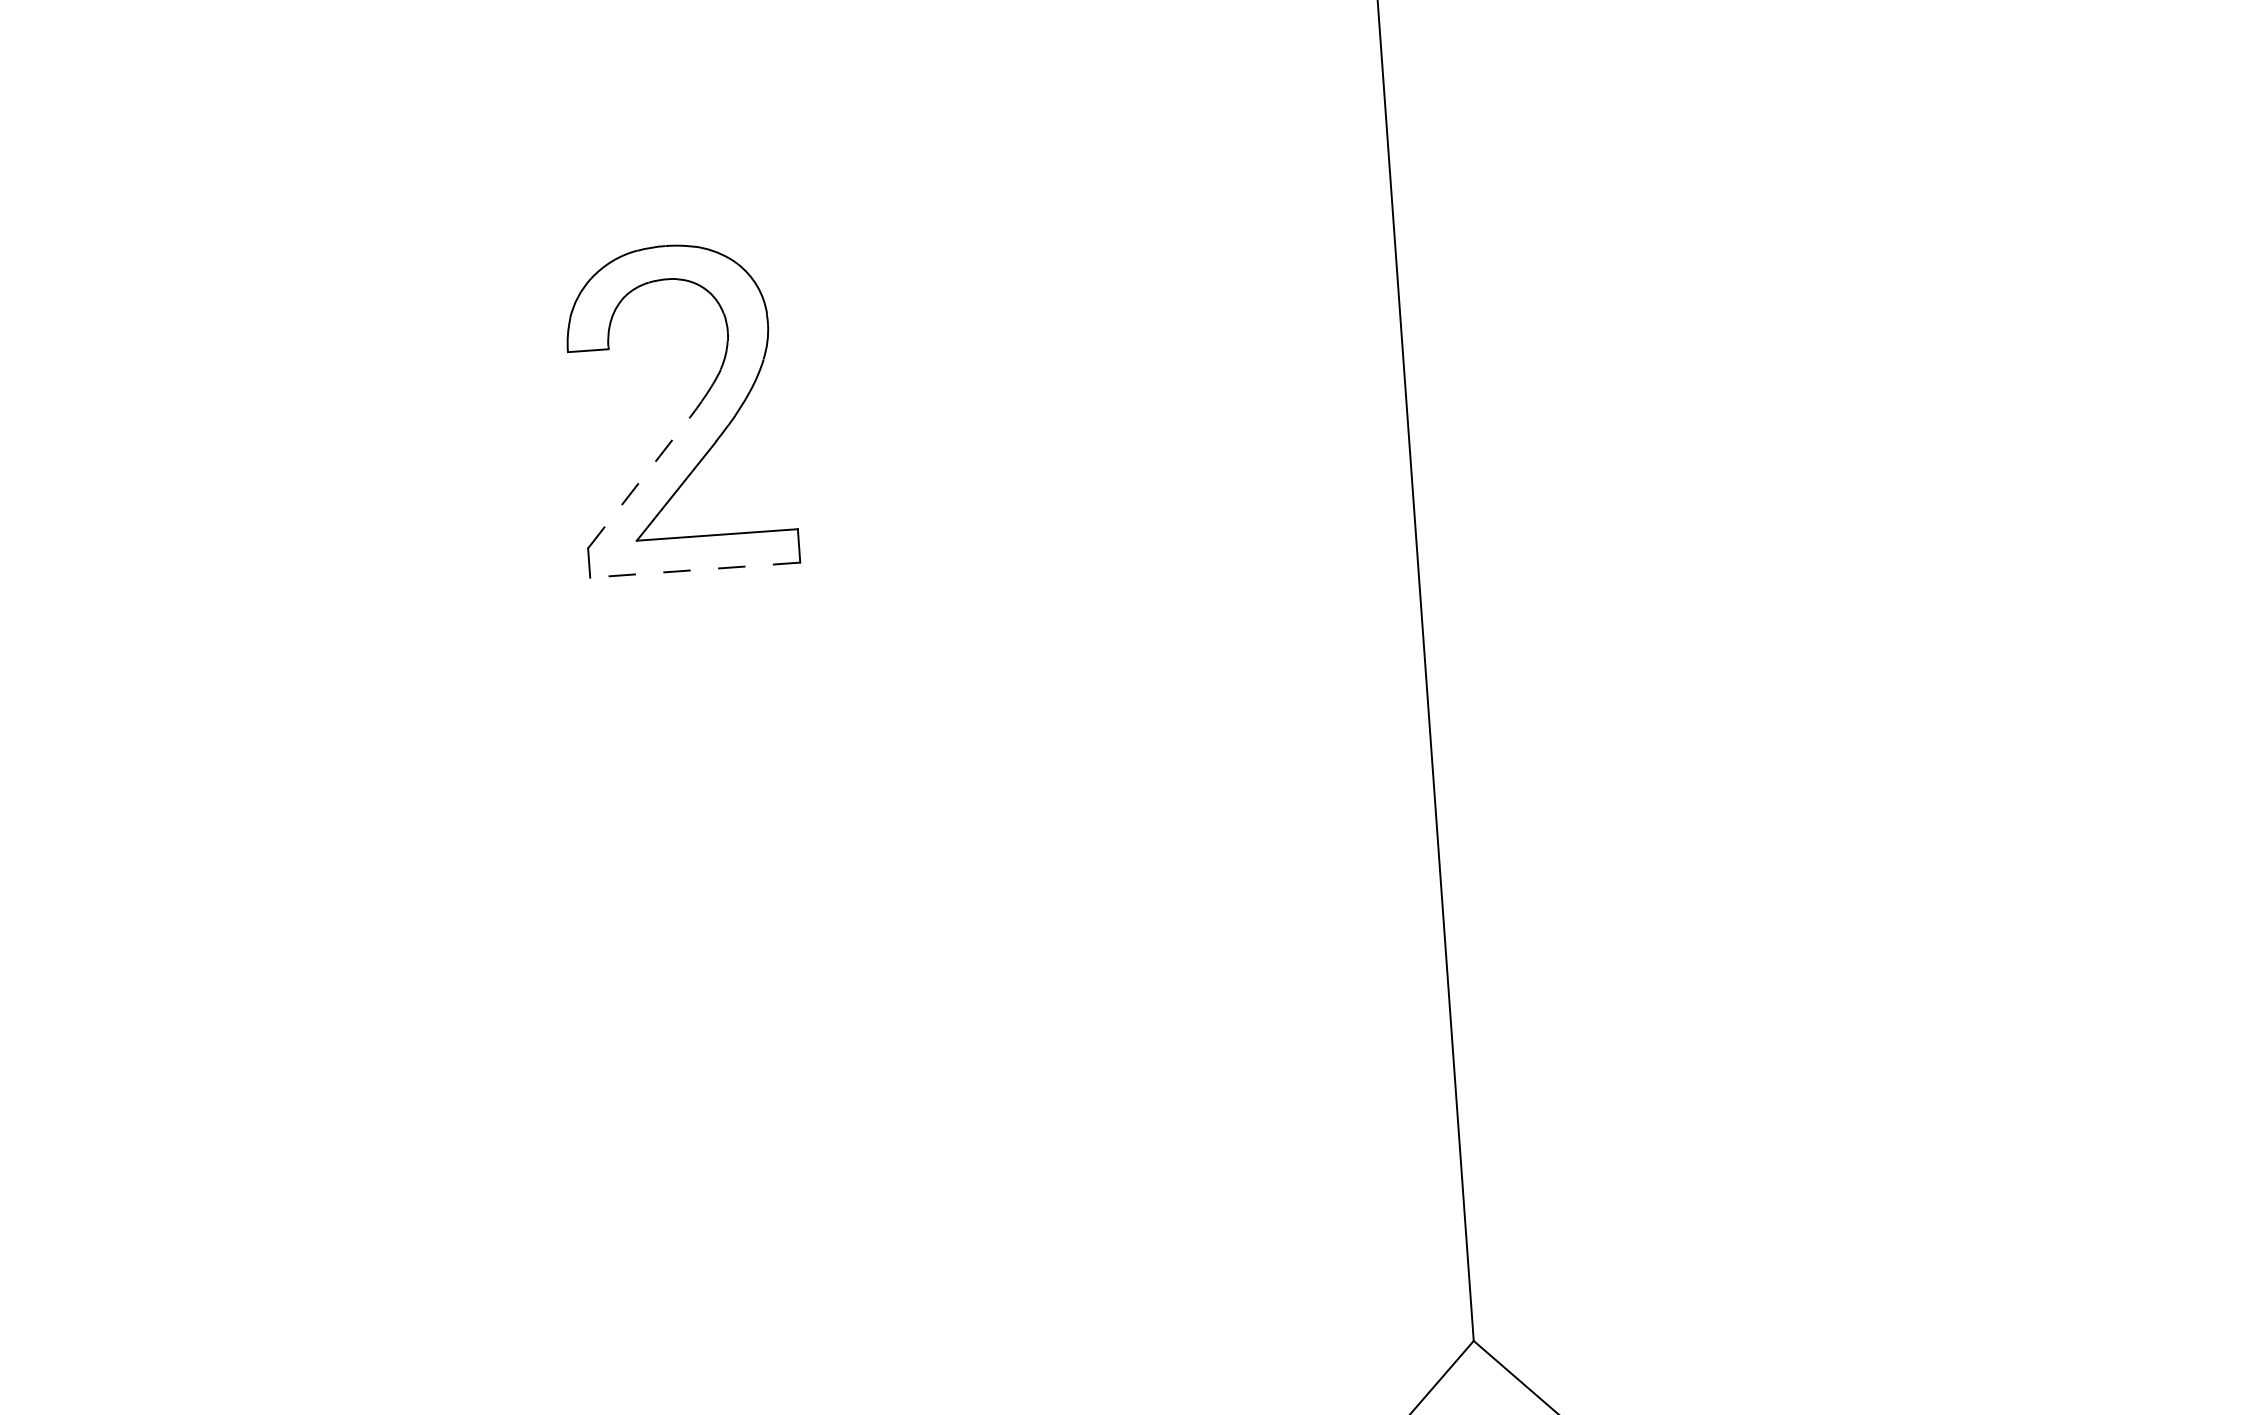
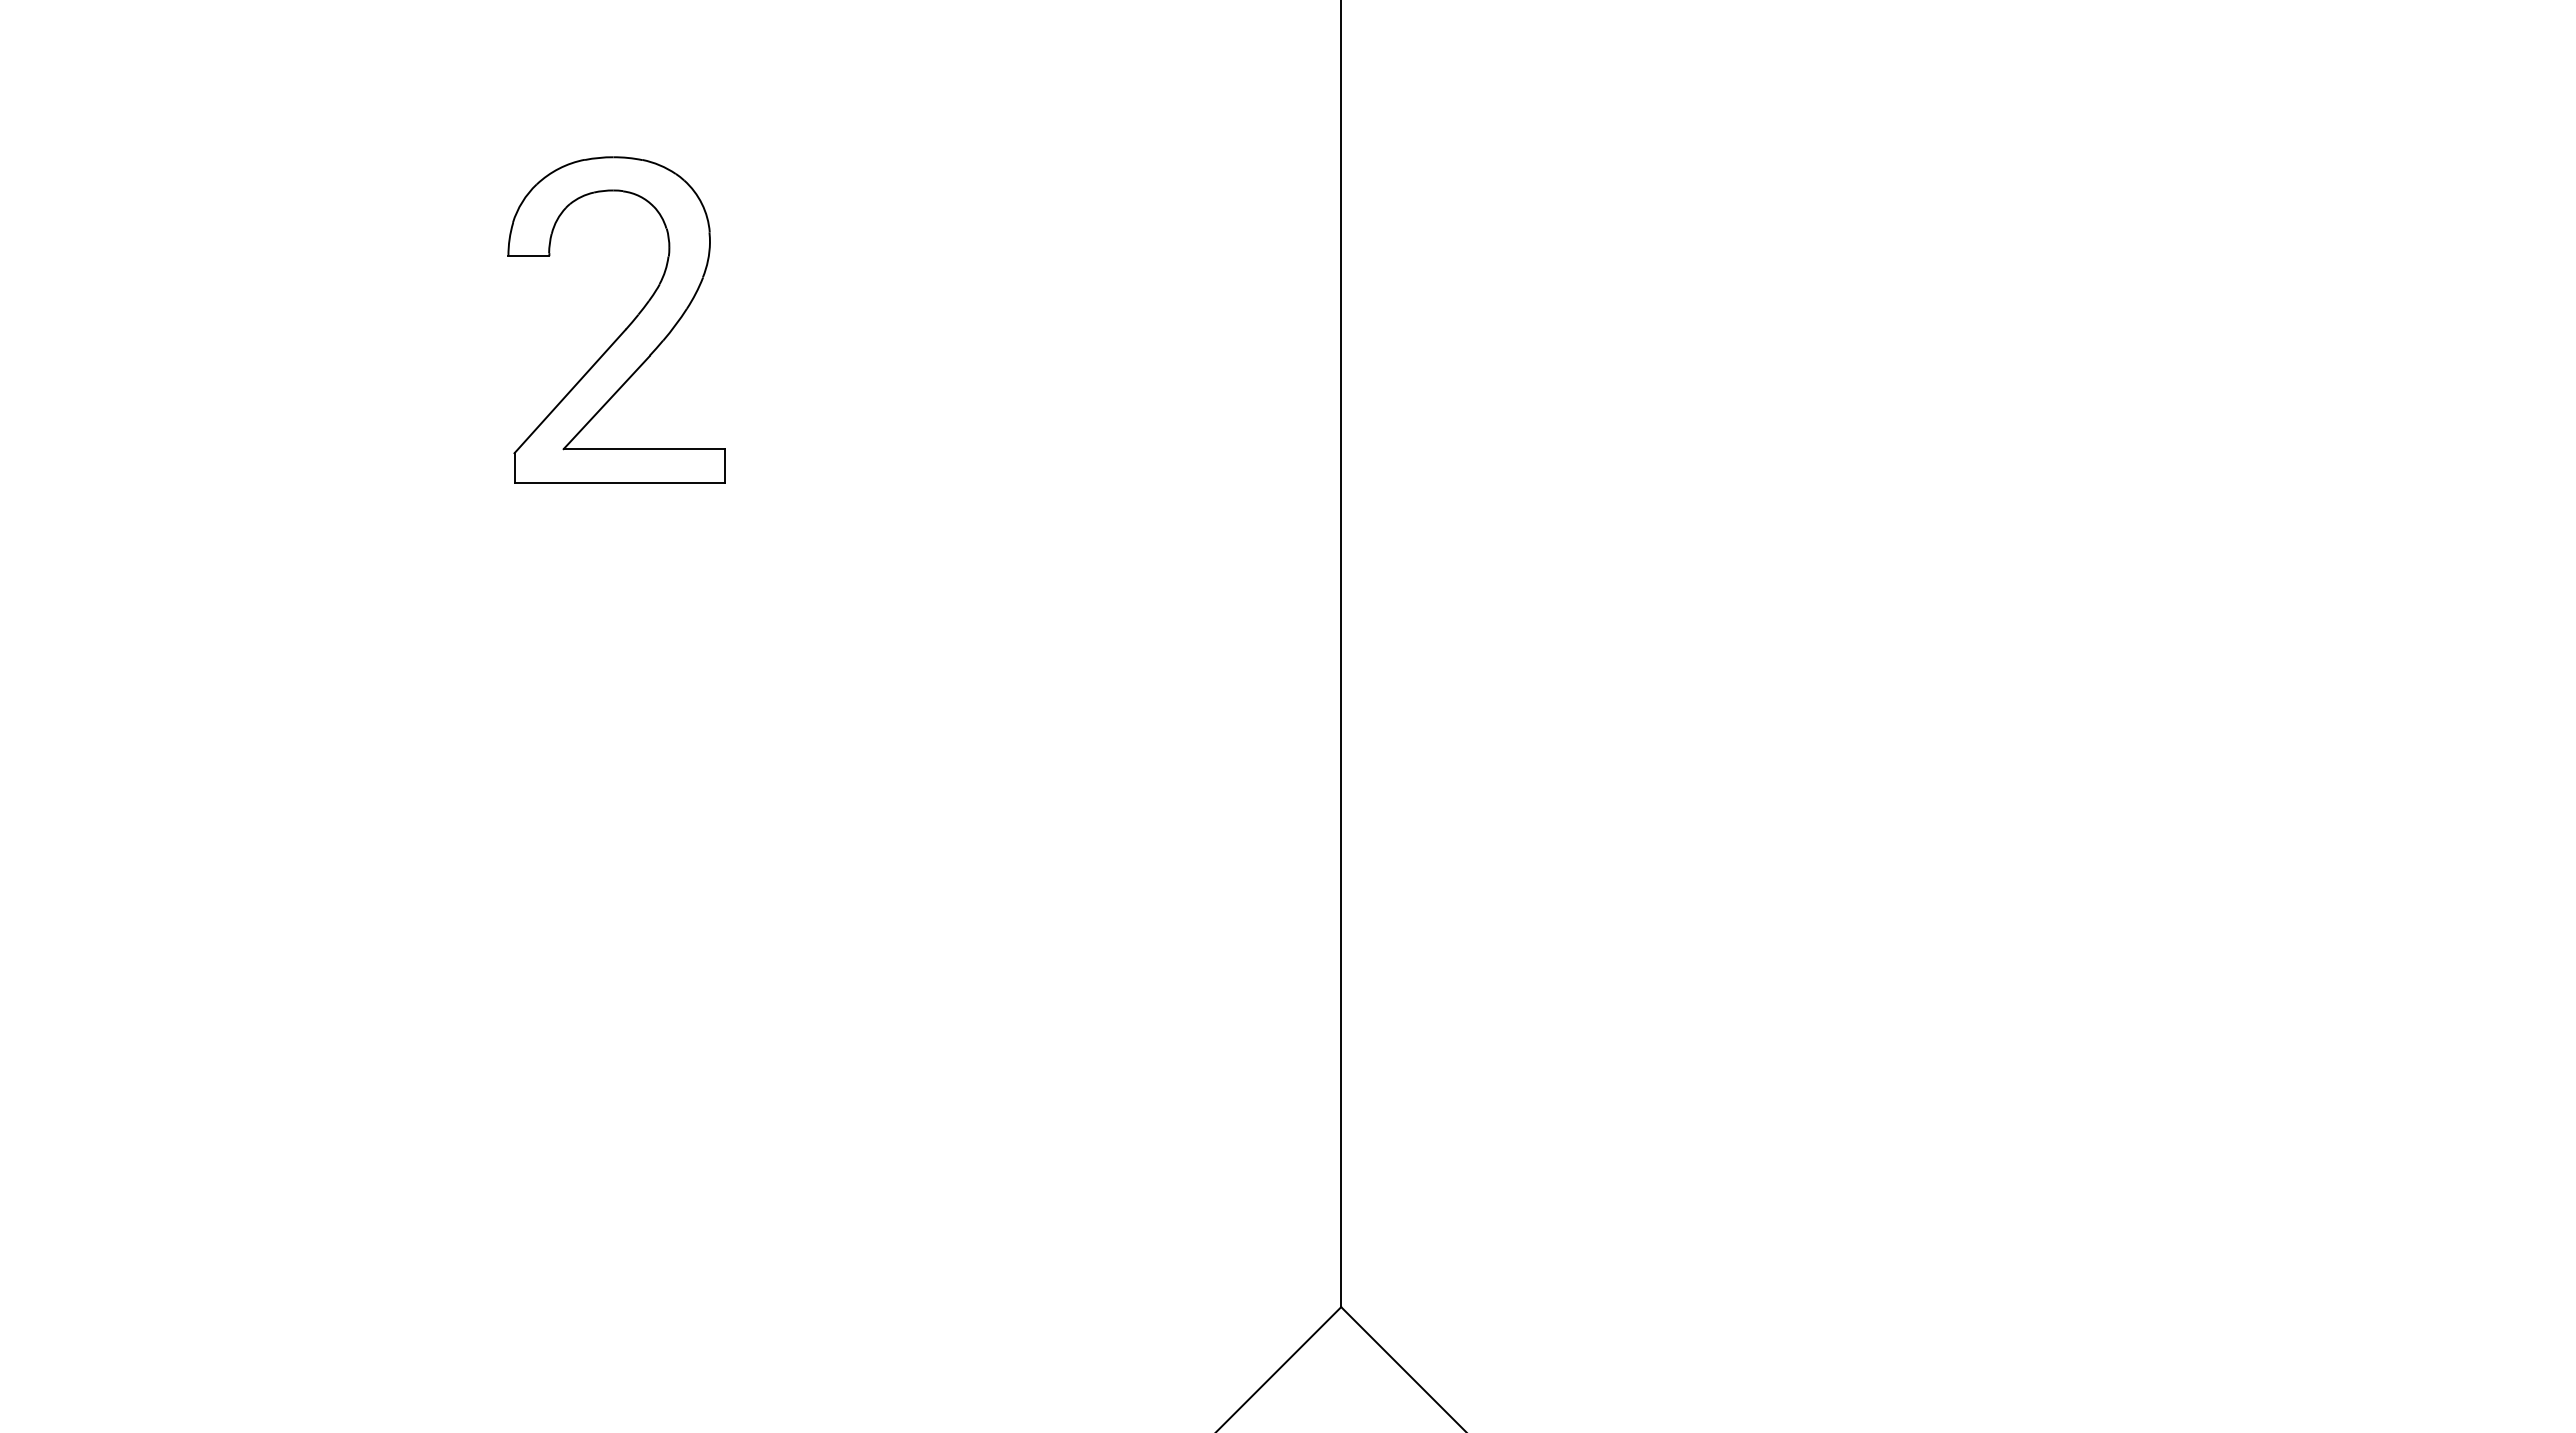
line: (639, 482) -> (570, 391), dashed -> solid
line: (694, 570) -> (619, 482), dashed -> solid

